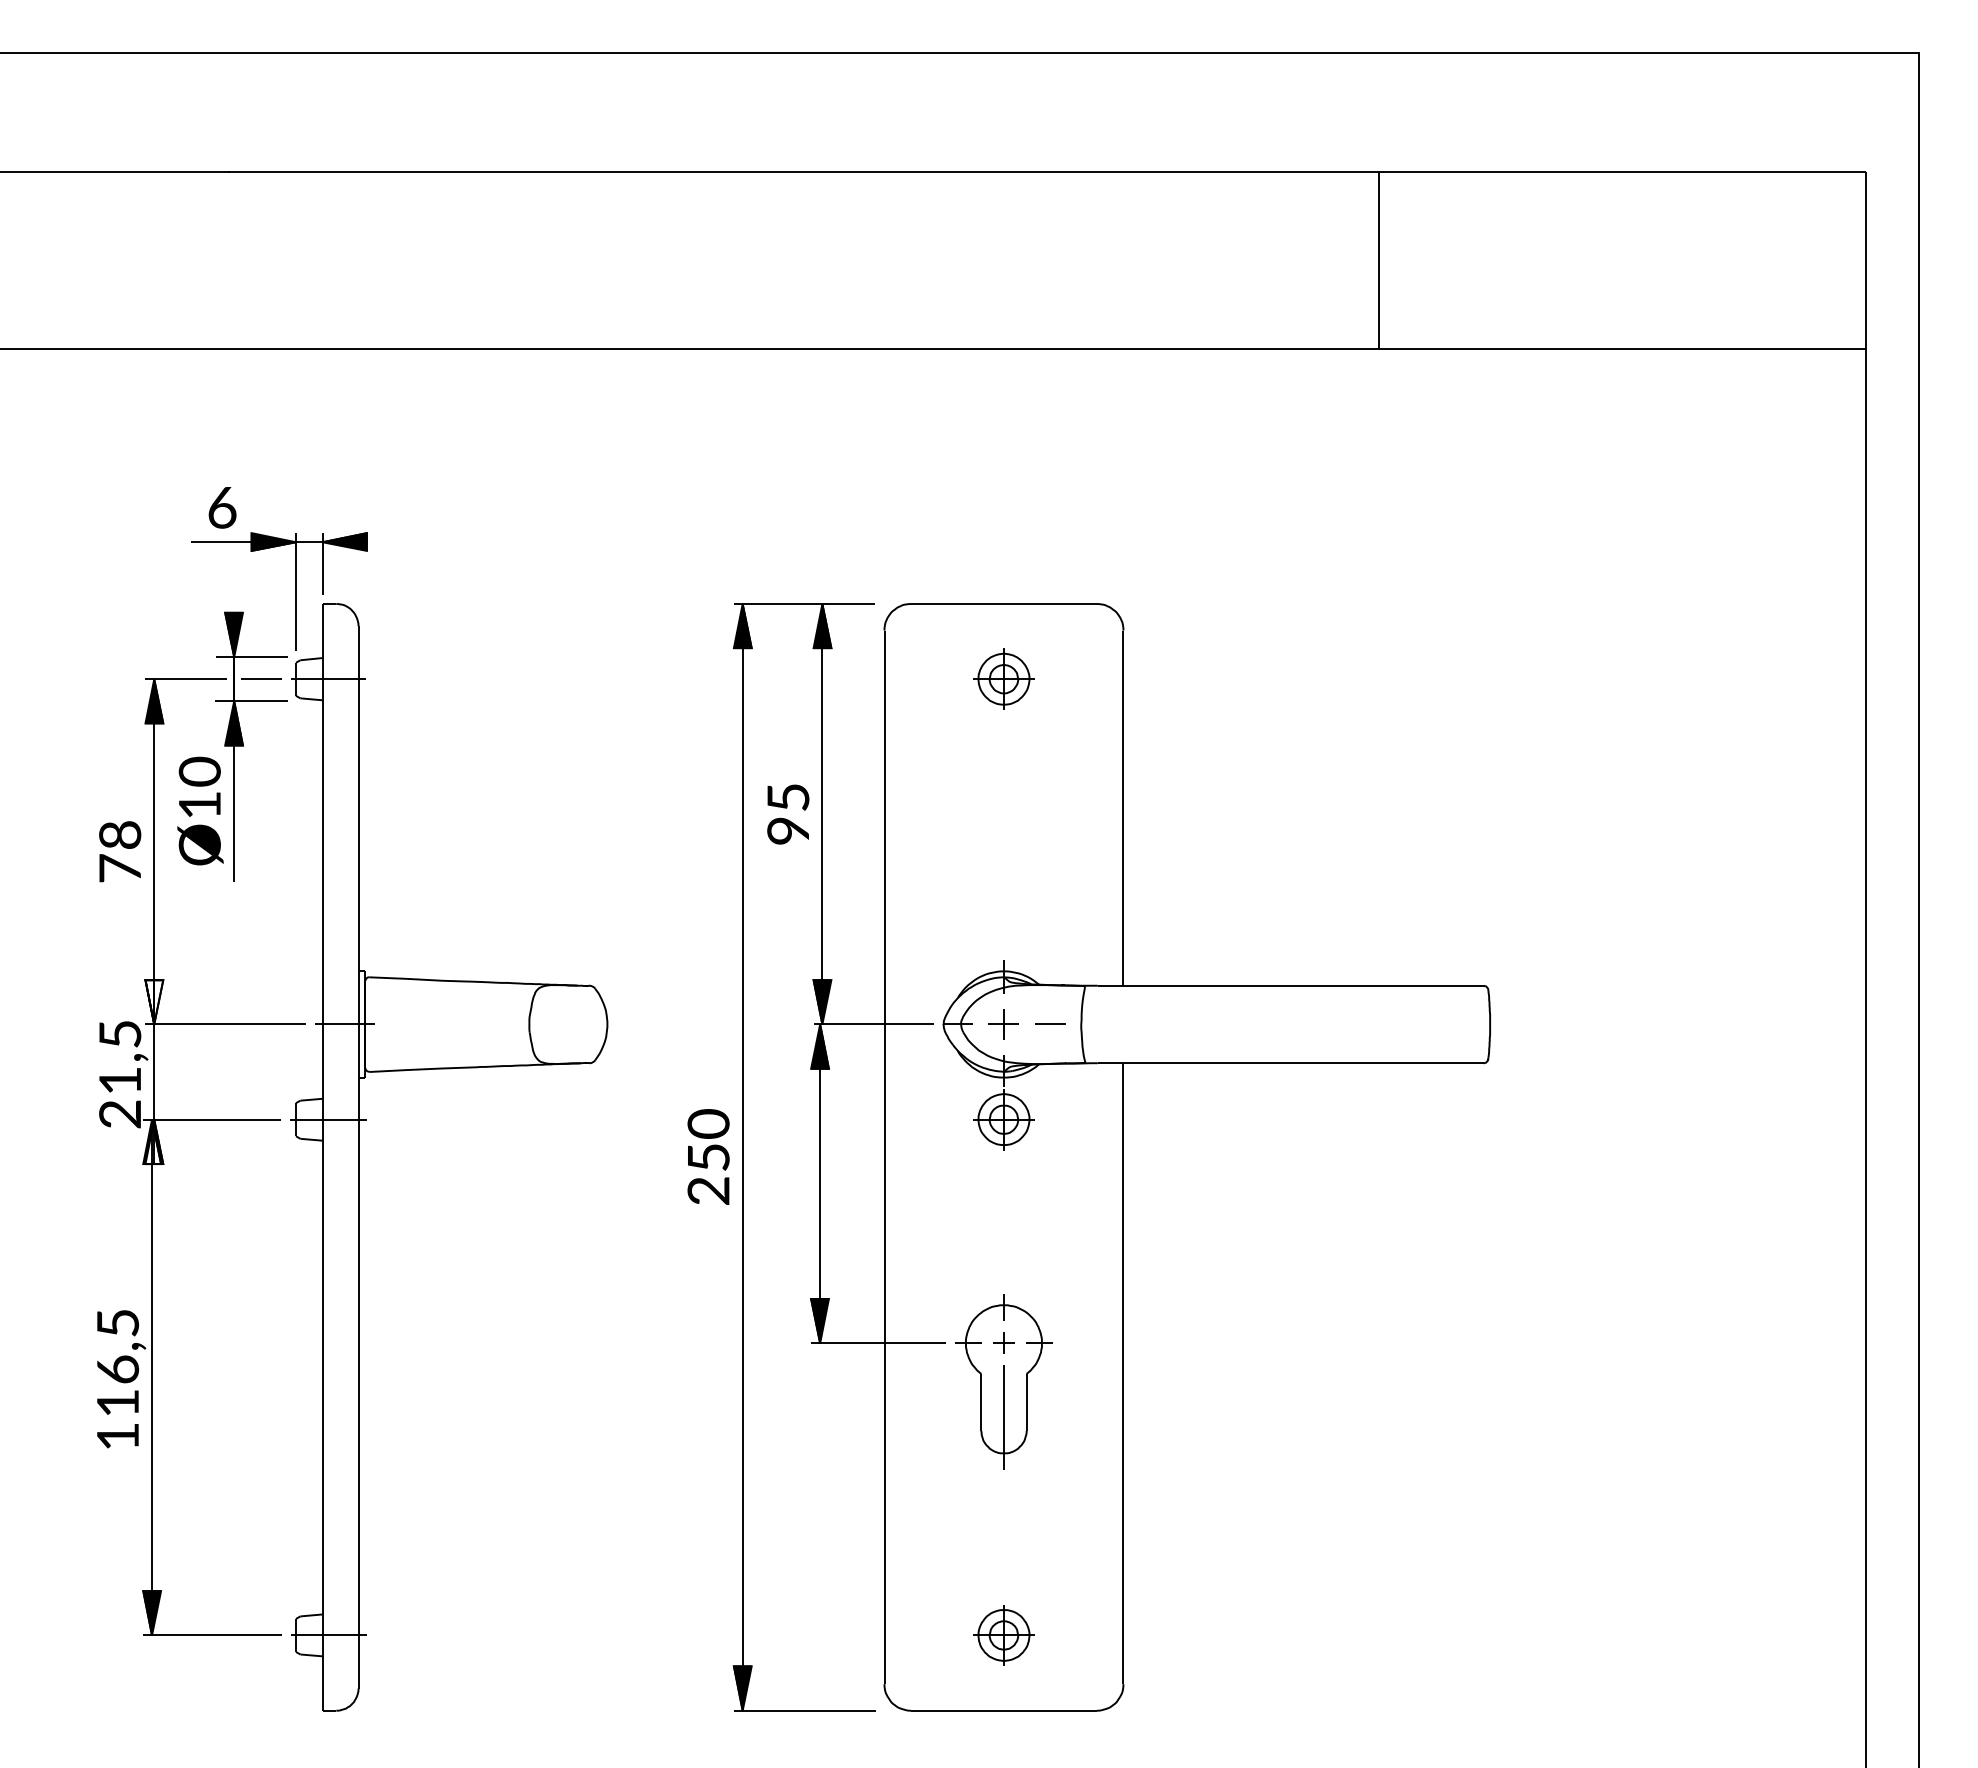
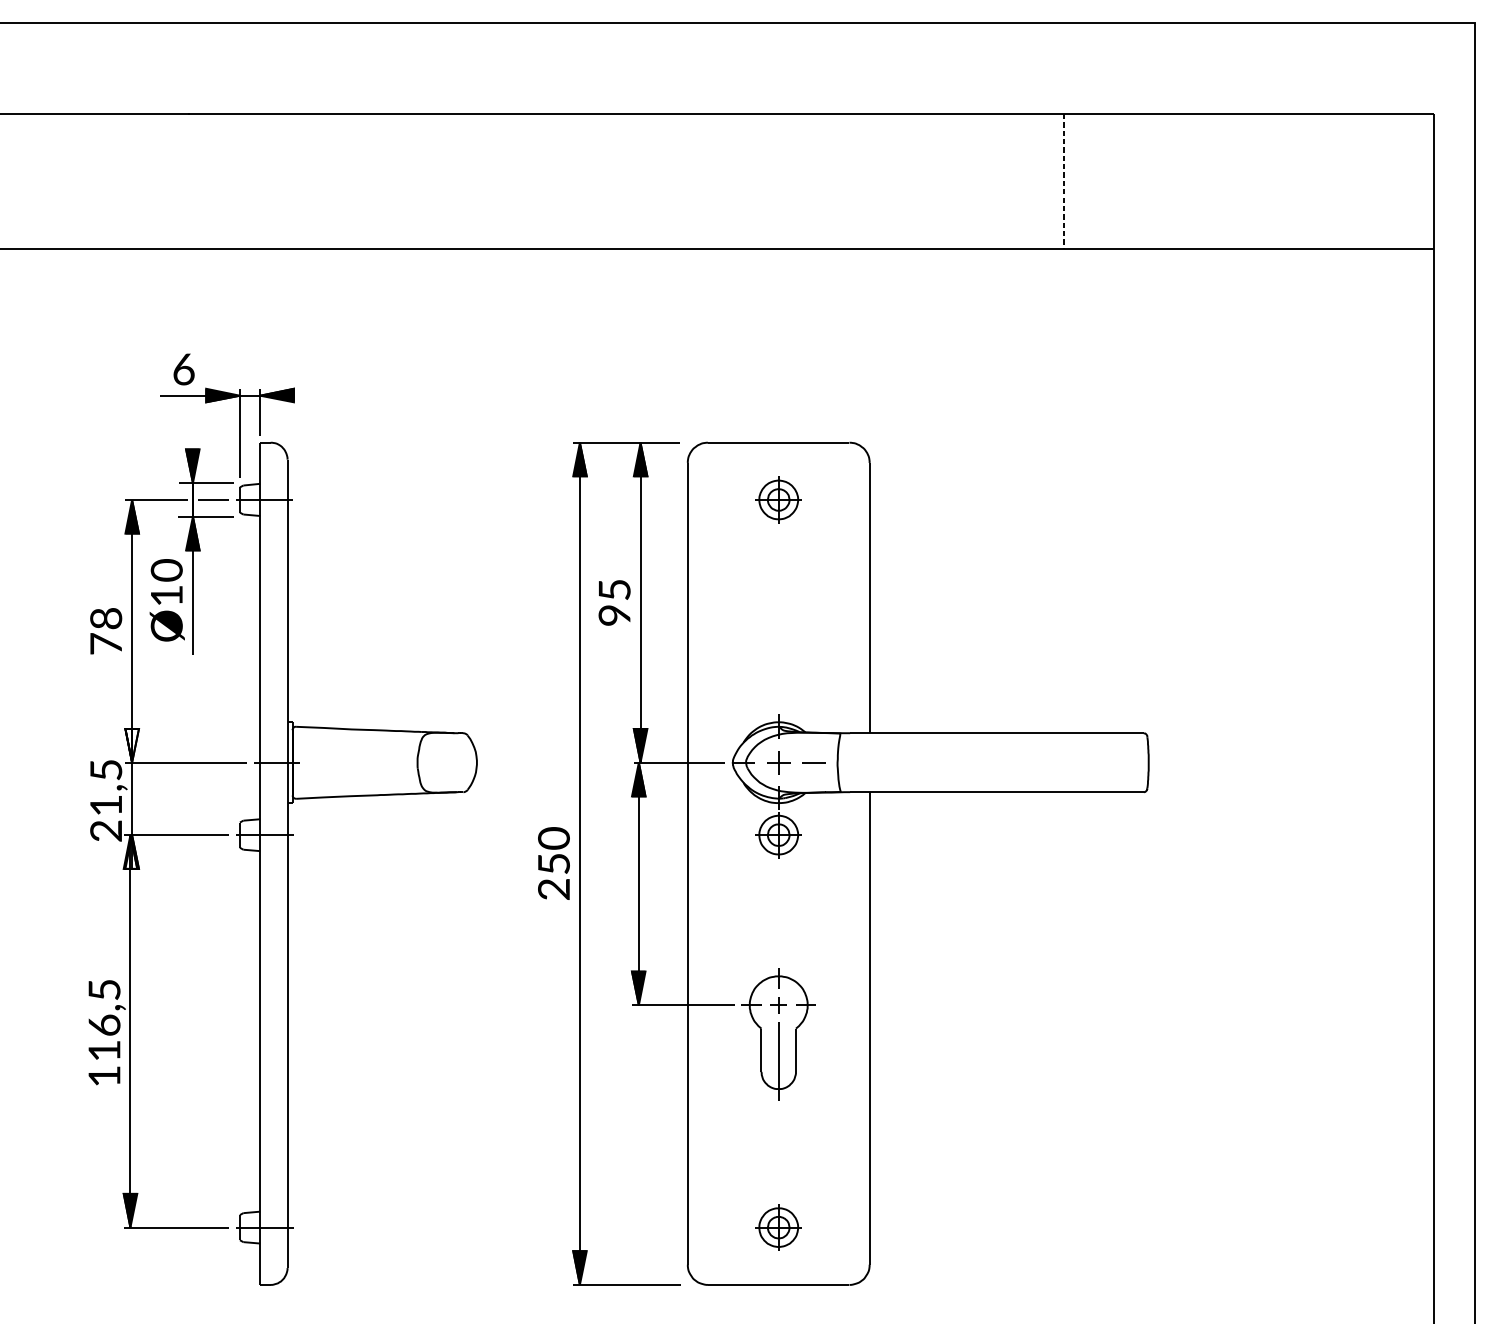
line: (1378, 260) -> (1063, 181), solid -> dashed

